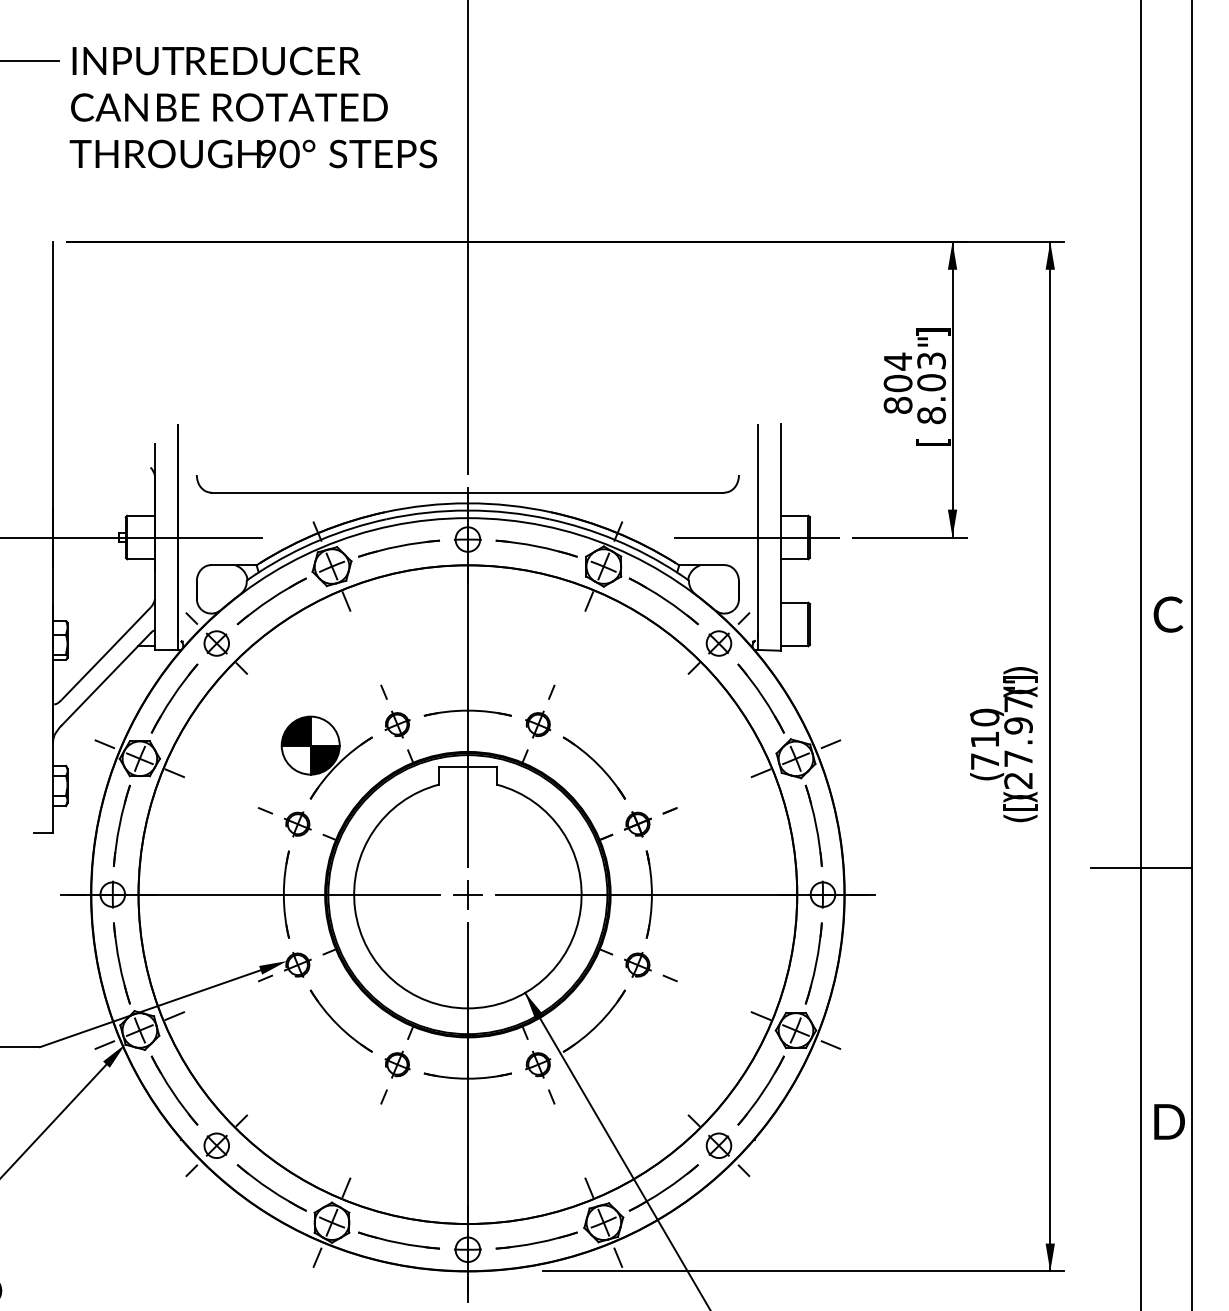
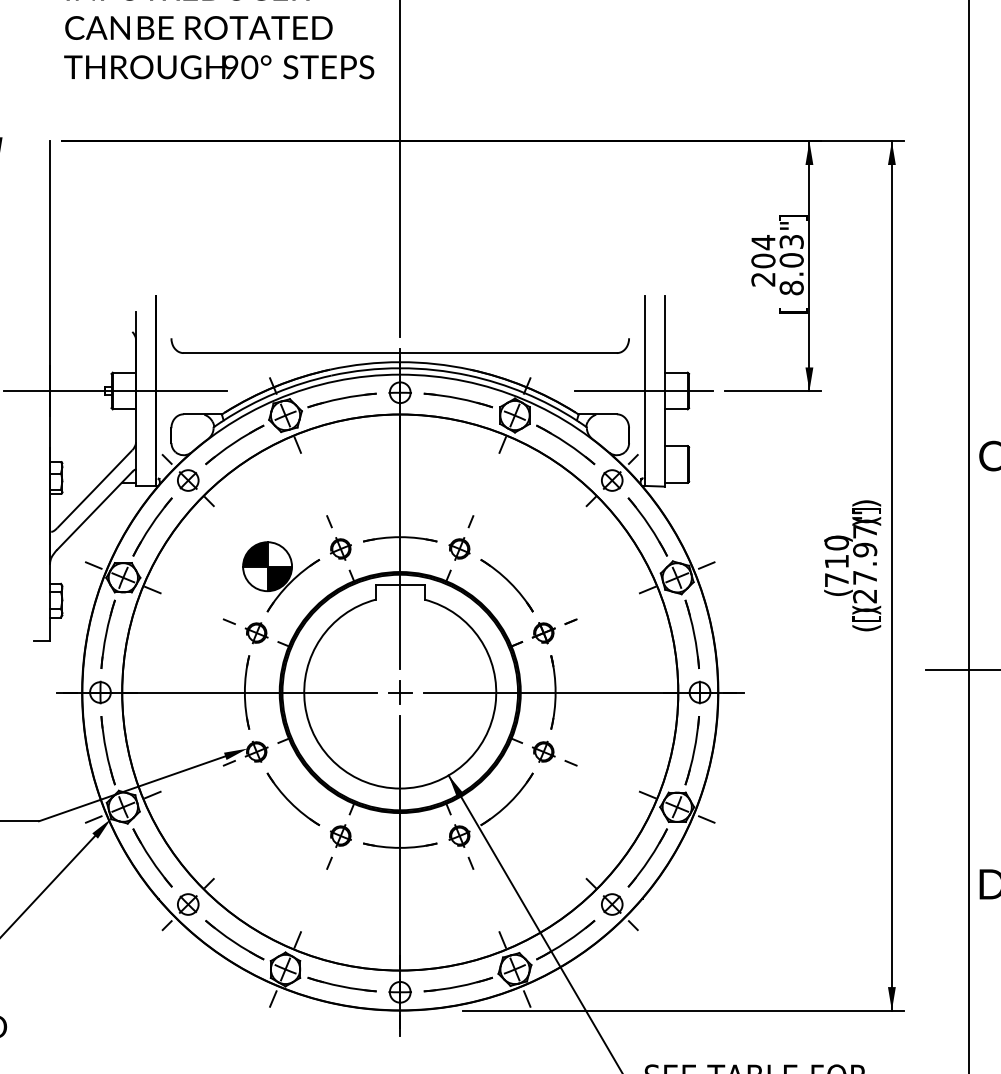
text: (897, 404) -> (762, 278), 804 -> 204

